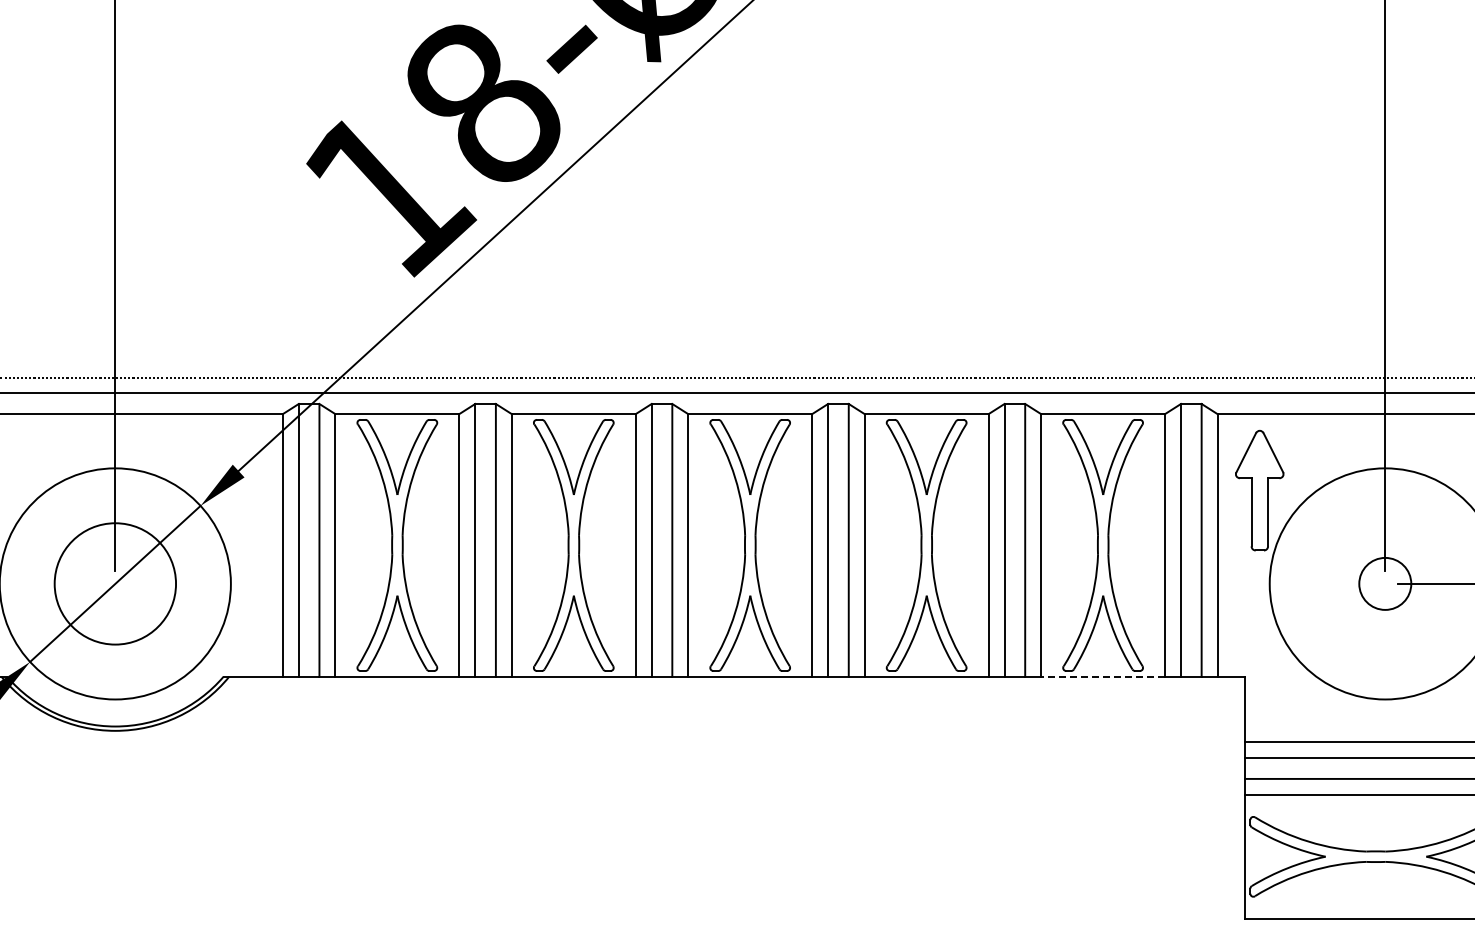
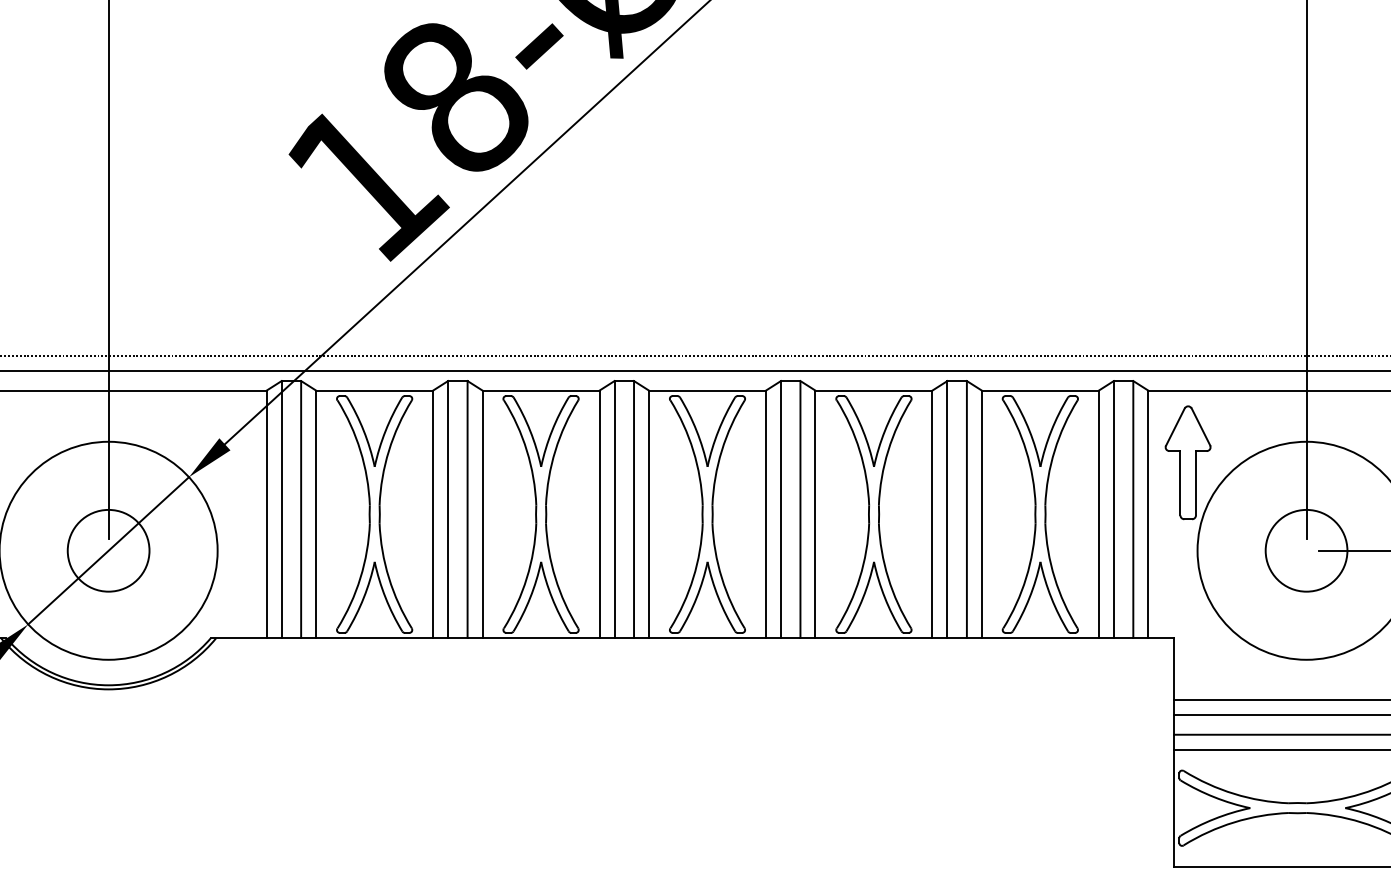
circle: (115, 583) -> (108, 550), size x0.71
circle: (1384, 583) -> (1305, 550), size x1.67
line: (1102, 676) -> (1039, 638), dashed -> solid

